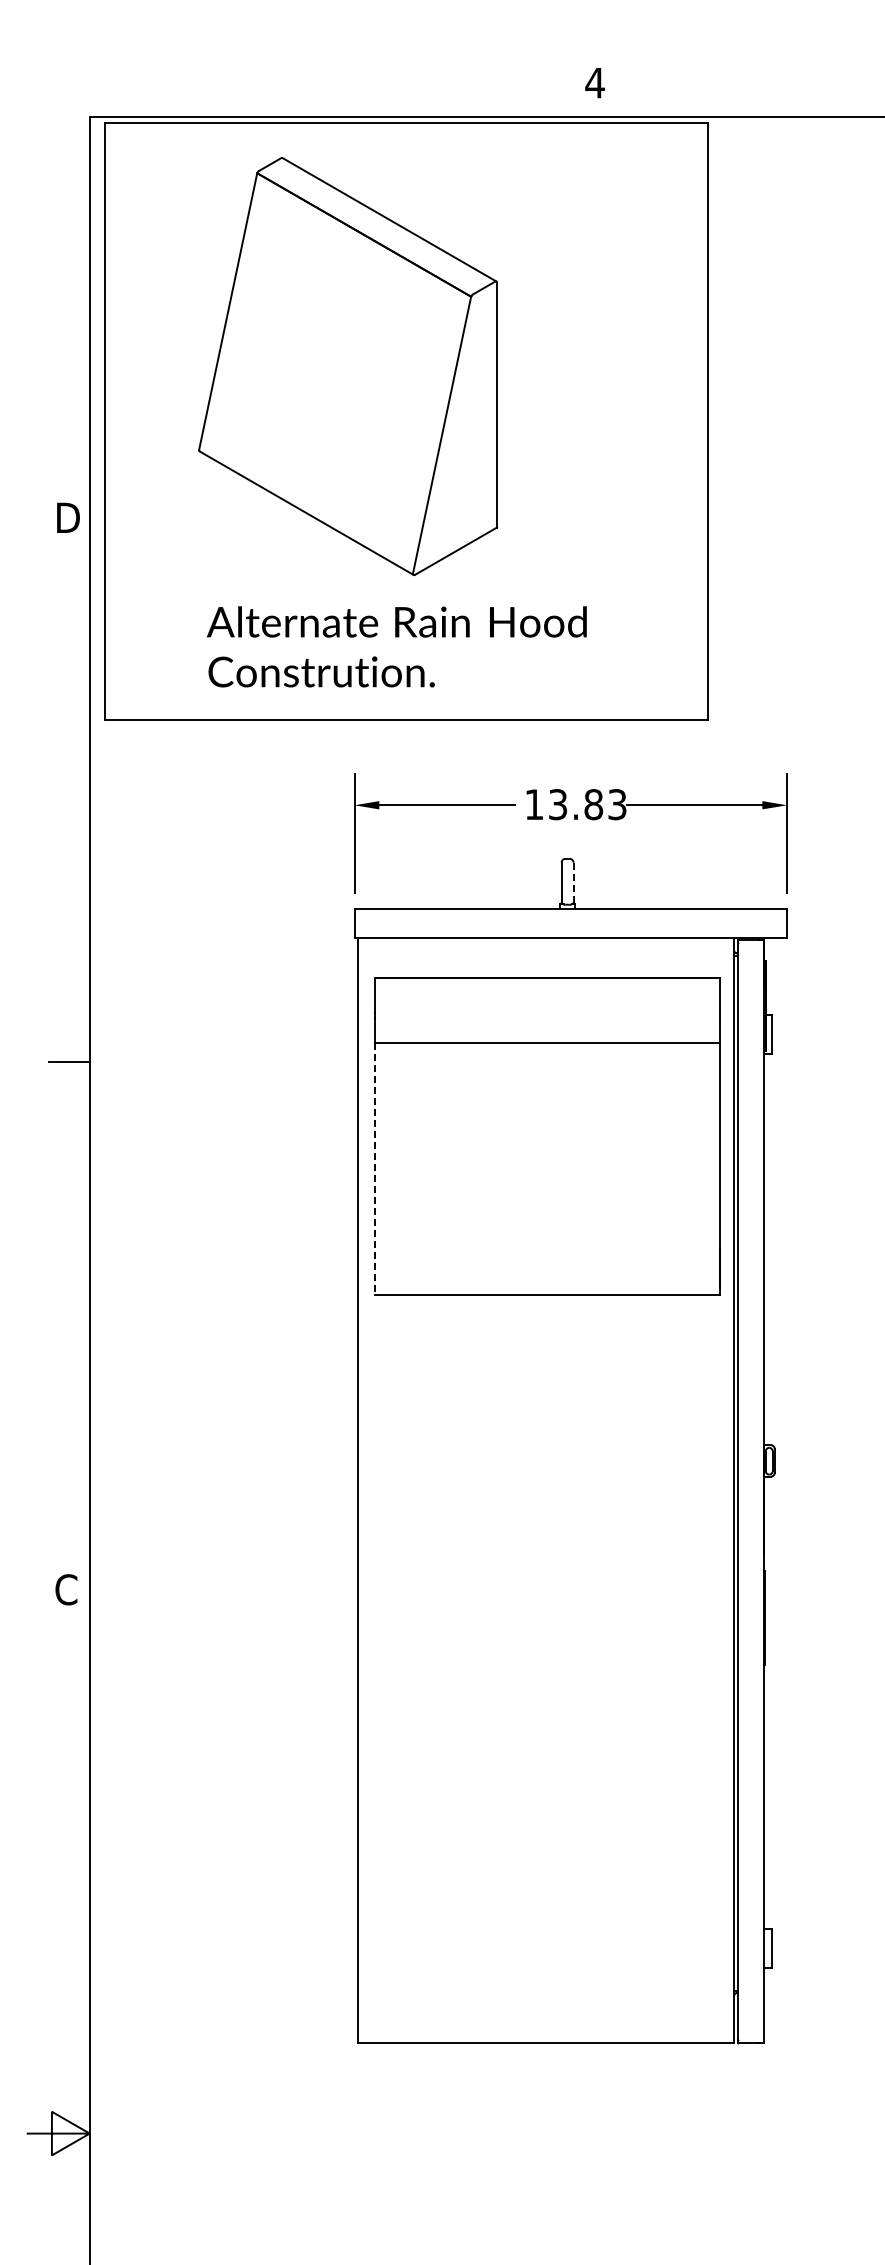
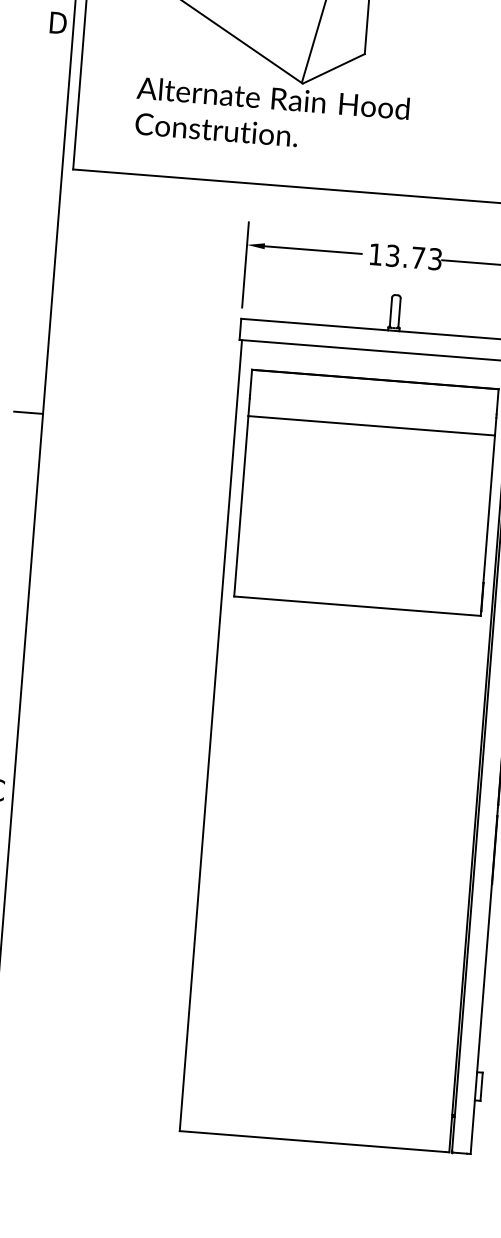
text: (396, 646) -> (271, 115), moved
text: (593, 804) -> (418, 257), 13.83 -> 13.73
line: (573, 882) -> (399, 312), dashed -> solid
line: (375, 1168) -> (241, 506), dashed -> solid

